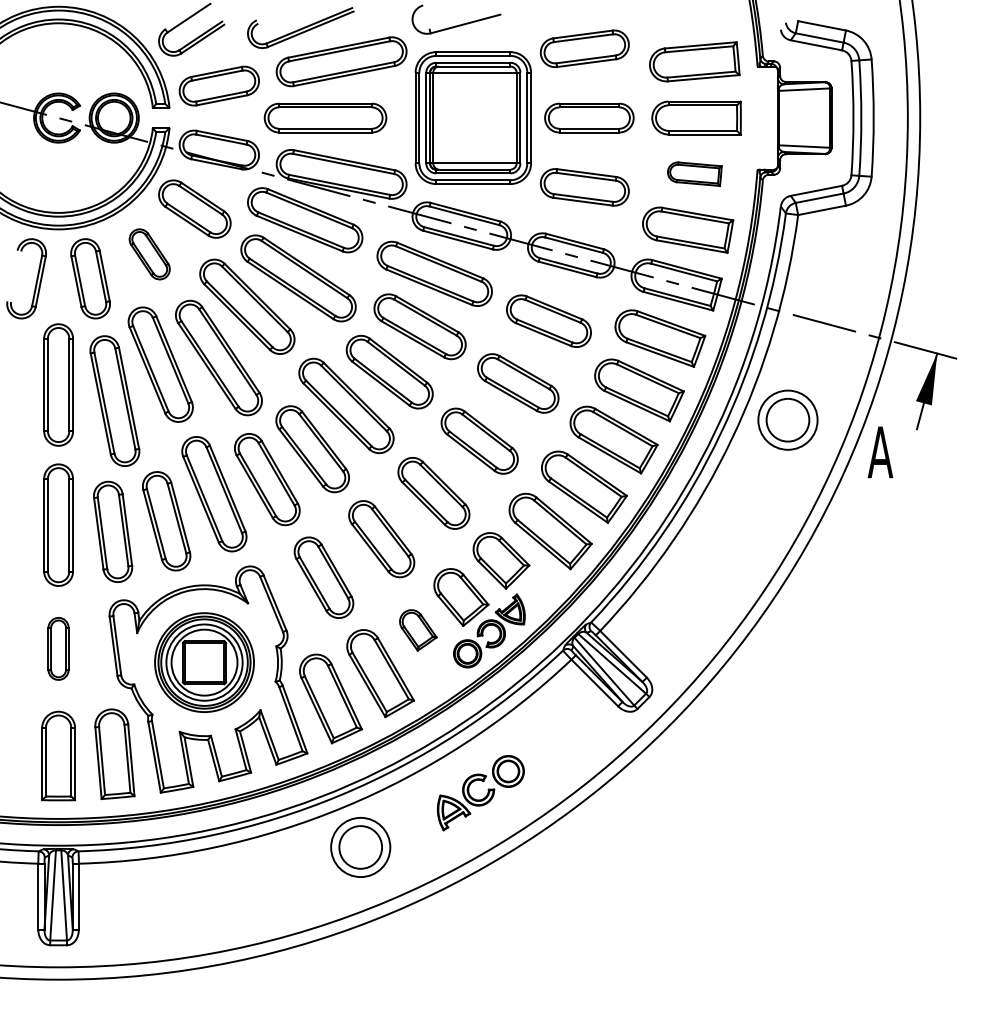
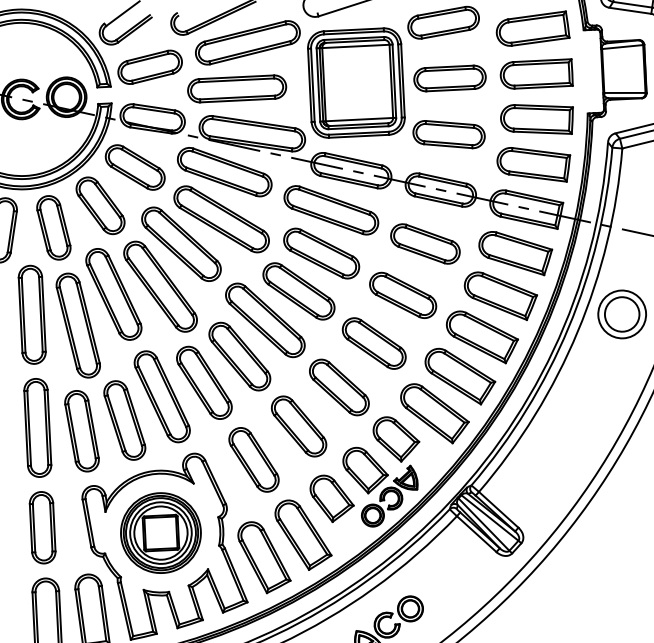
part: (694, 173) -> (537, 119), size x1.67
part: (149, 254) -> (100, 205), size x1.43
part: (418, 630) -> (332, 498), size x1.43
part: (58, 648) -> (42, 527), size x1.43

